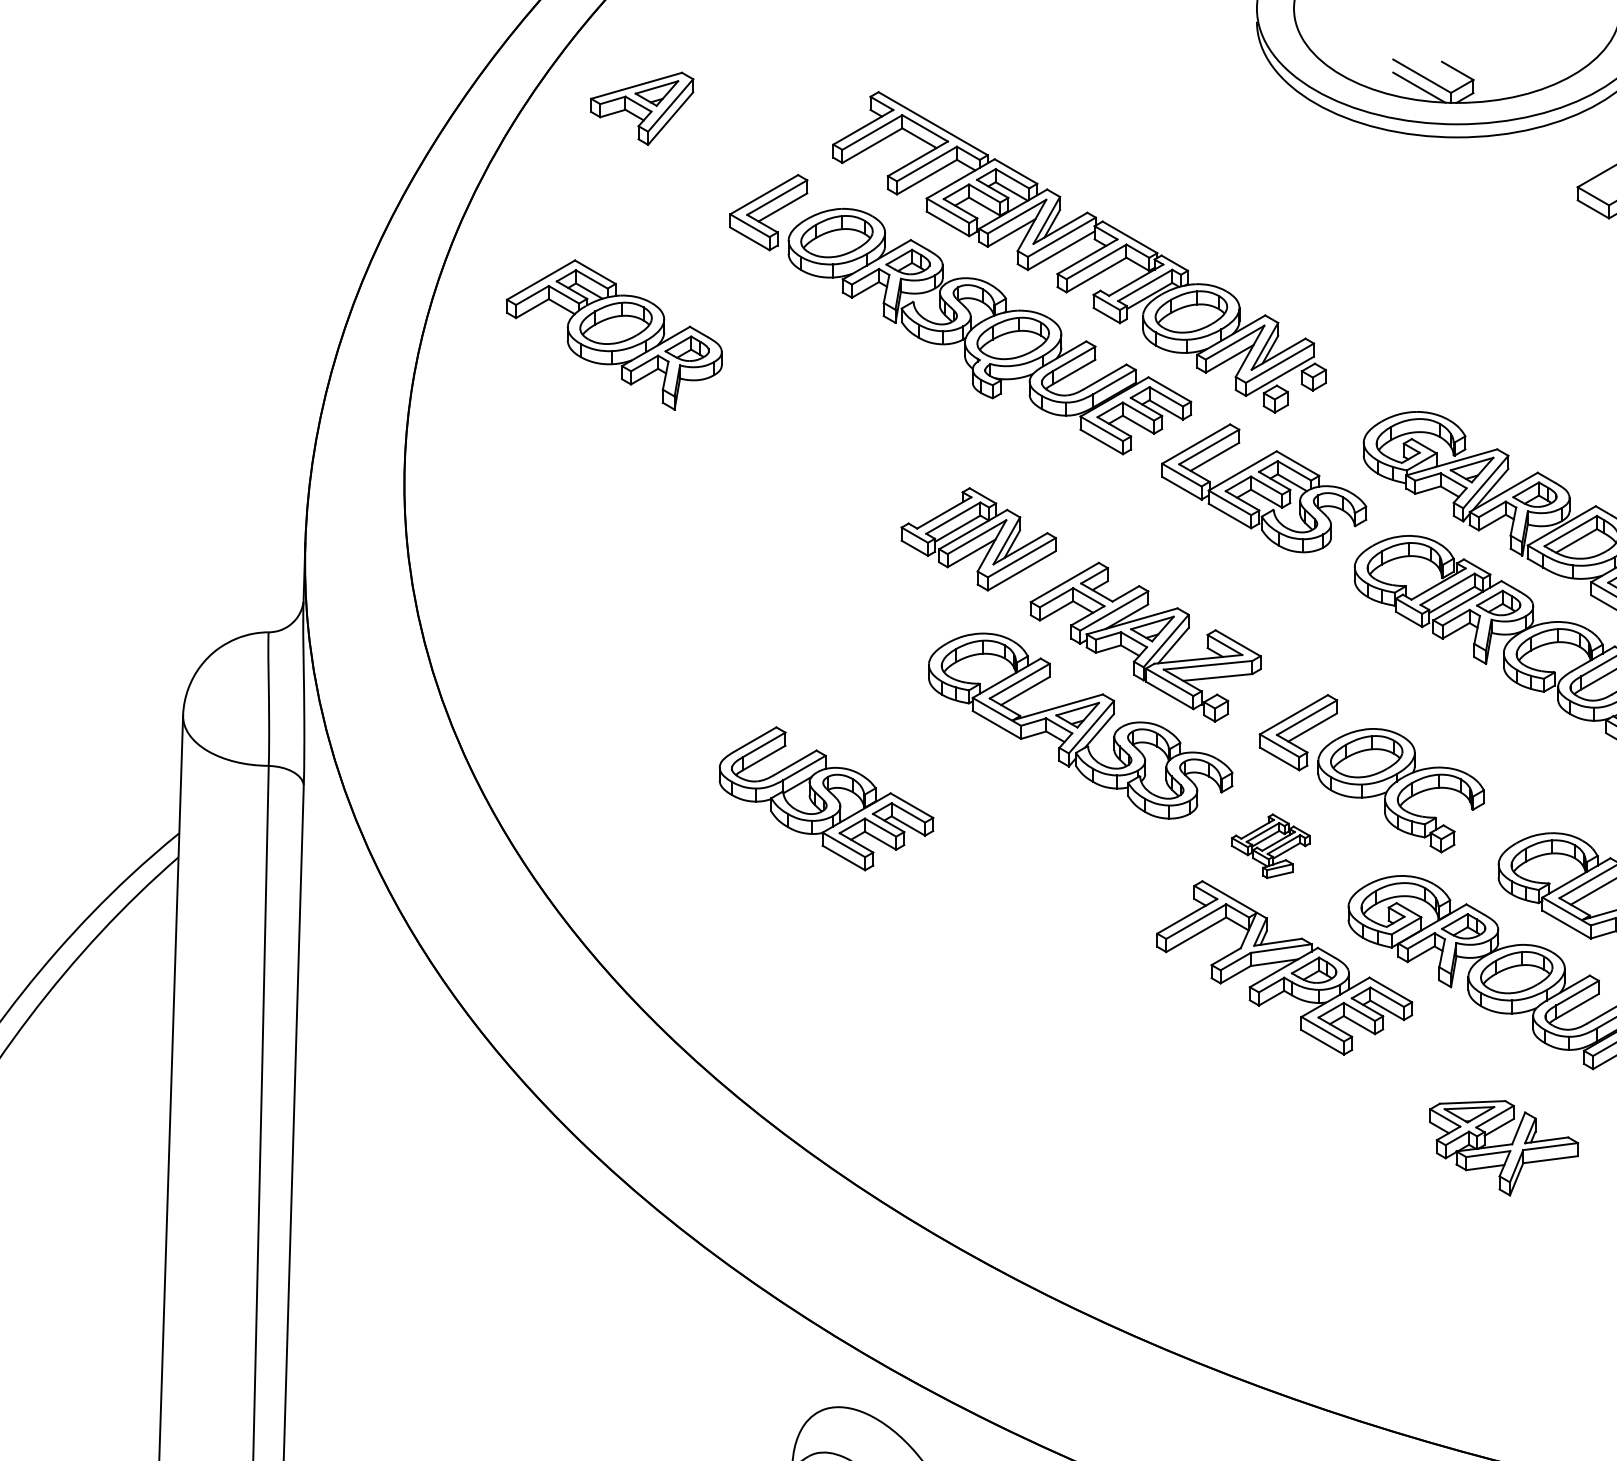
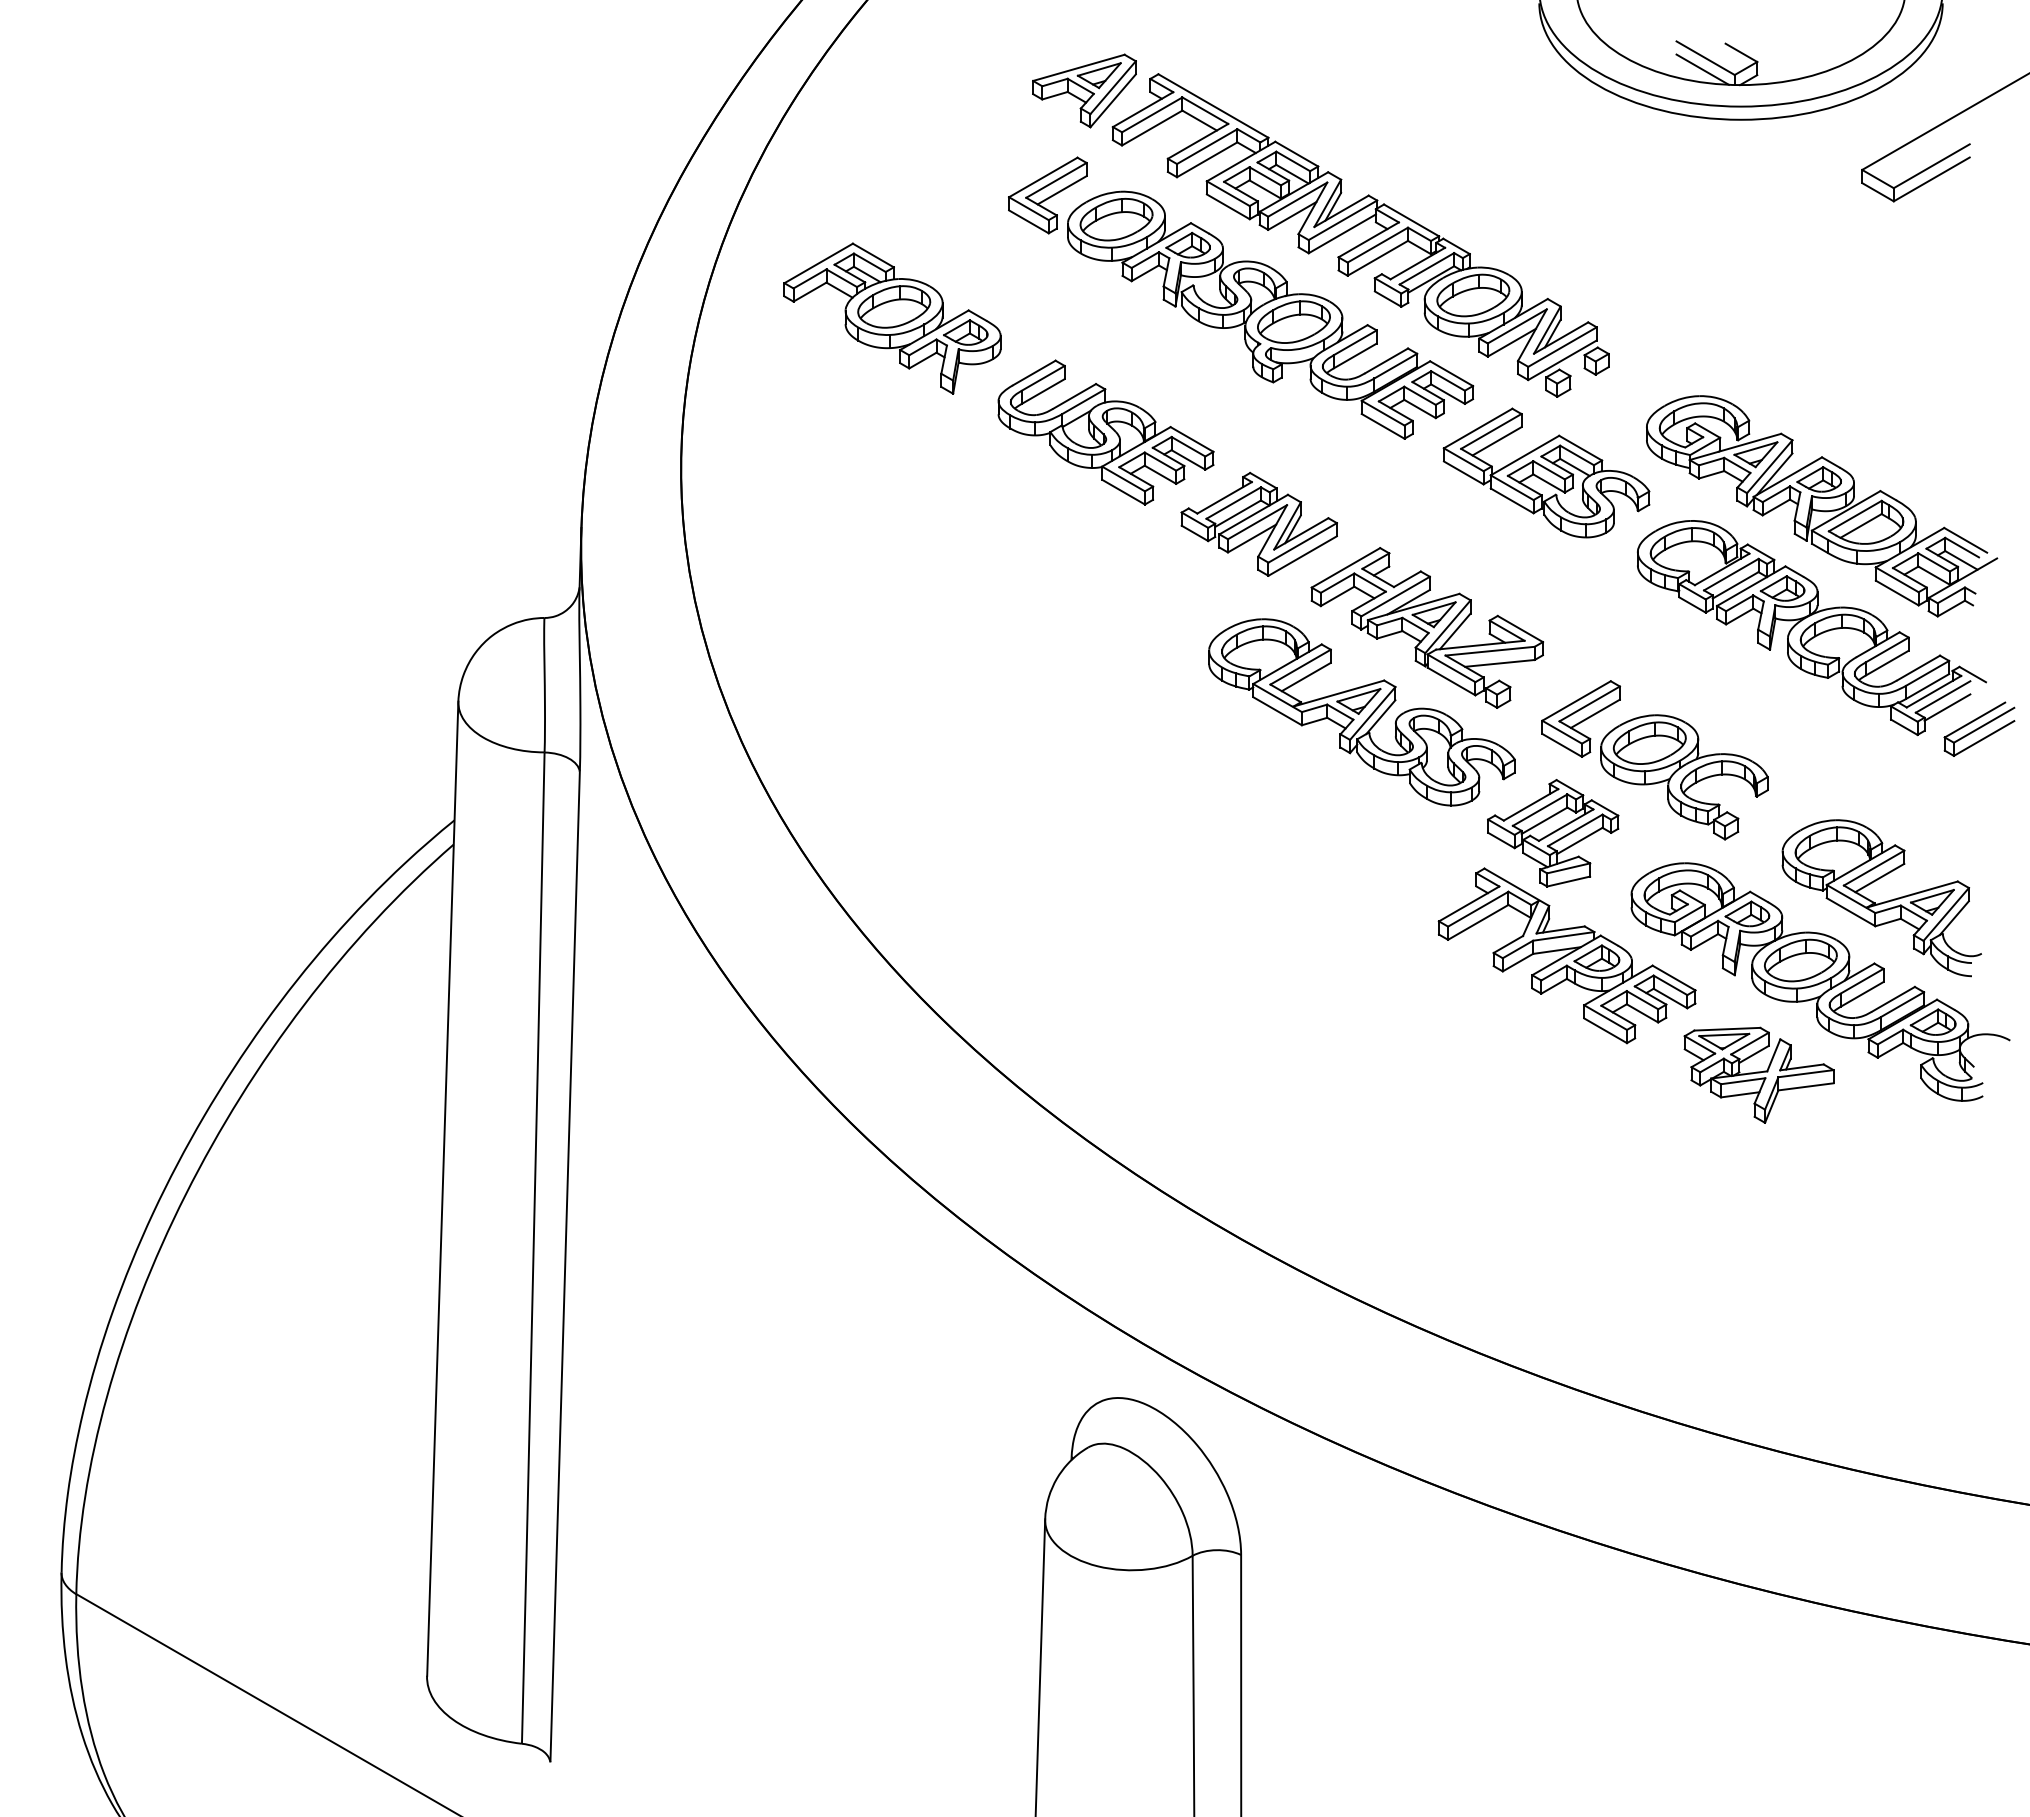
part: (642, 108) -> (1084, 90), moved
part: (825, 798) -> (1105, 432), moved
part: (1271, 846) -> (1553, 833), size x1.67
part: (1503, 1147) -> (1758, 1074), moved

